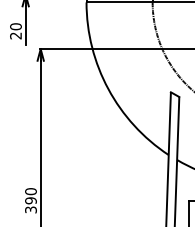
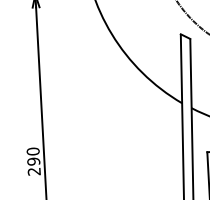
text: (30, 209) -> (33, 171), 390 -> 290

